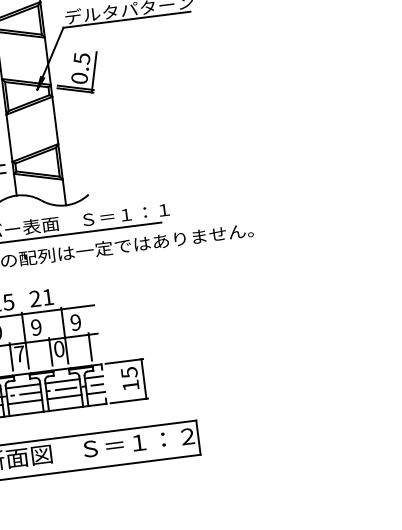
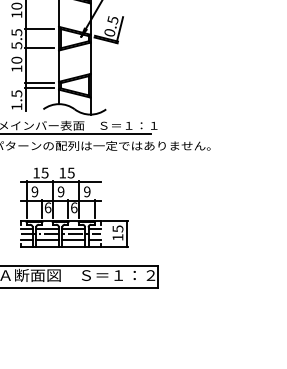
text: (40, 297) -> (66, 172), 21 -> 15
text: (59, 348) -> (74, 207), 0 -> 6
text: (18, 353) -> (47, 207), 7 -> 6

